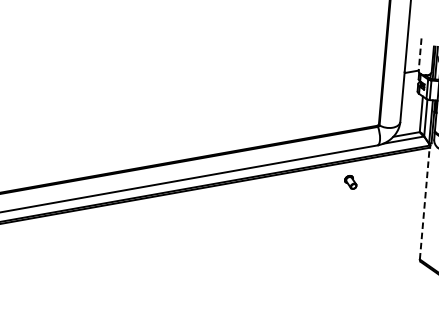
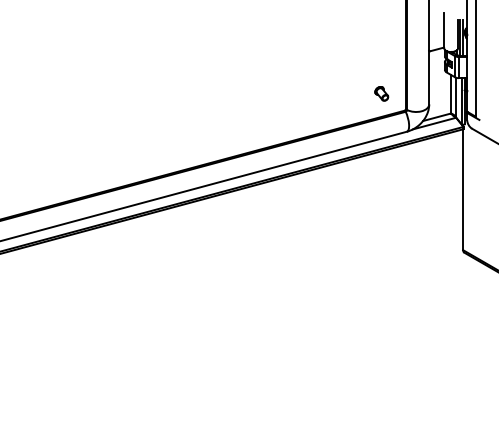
line: (420, 54) -> (444, 30), dashed -> solid
part: (350, 181) -> (381, 93), moved
line: (425, 203) -> (463, 189), dashed -> solid

